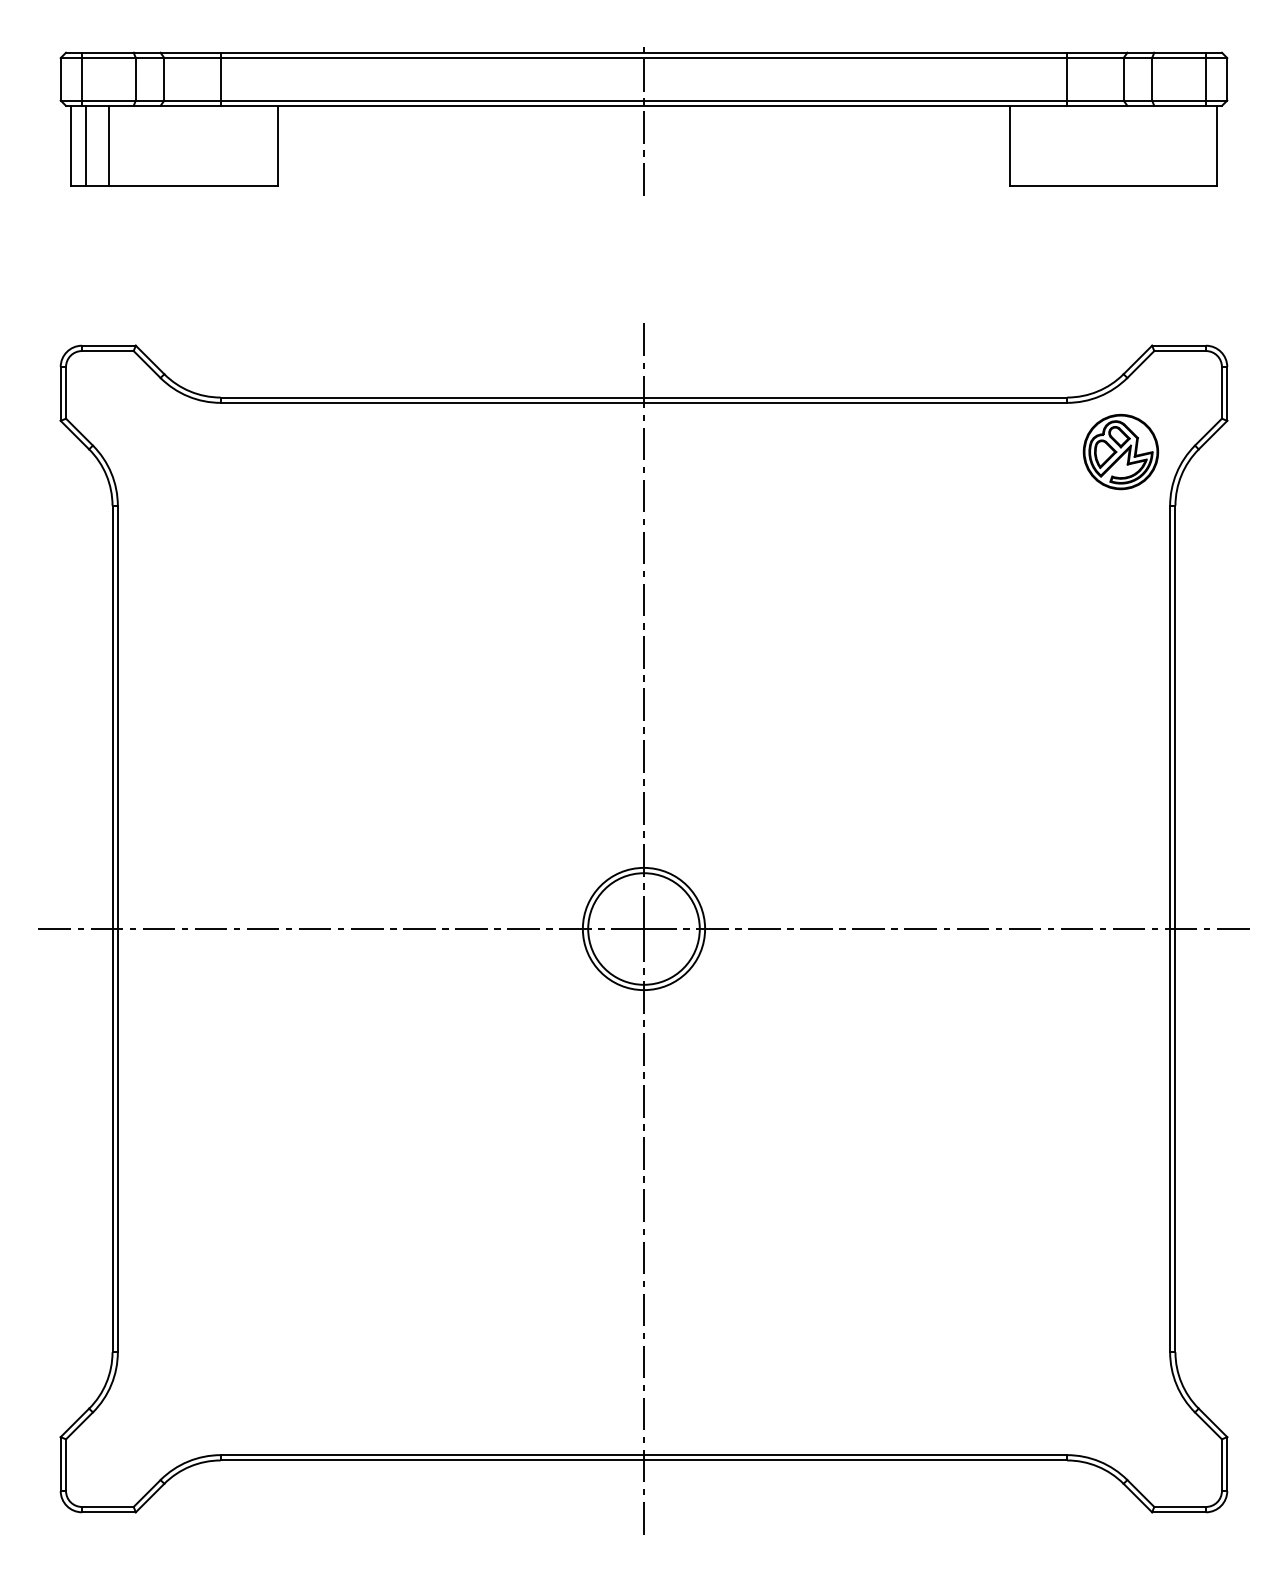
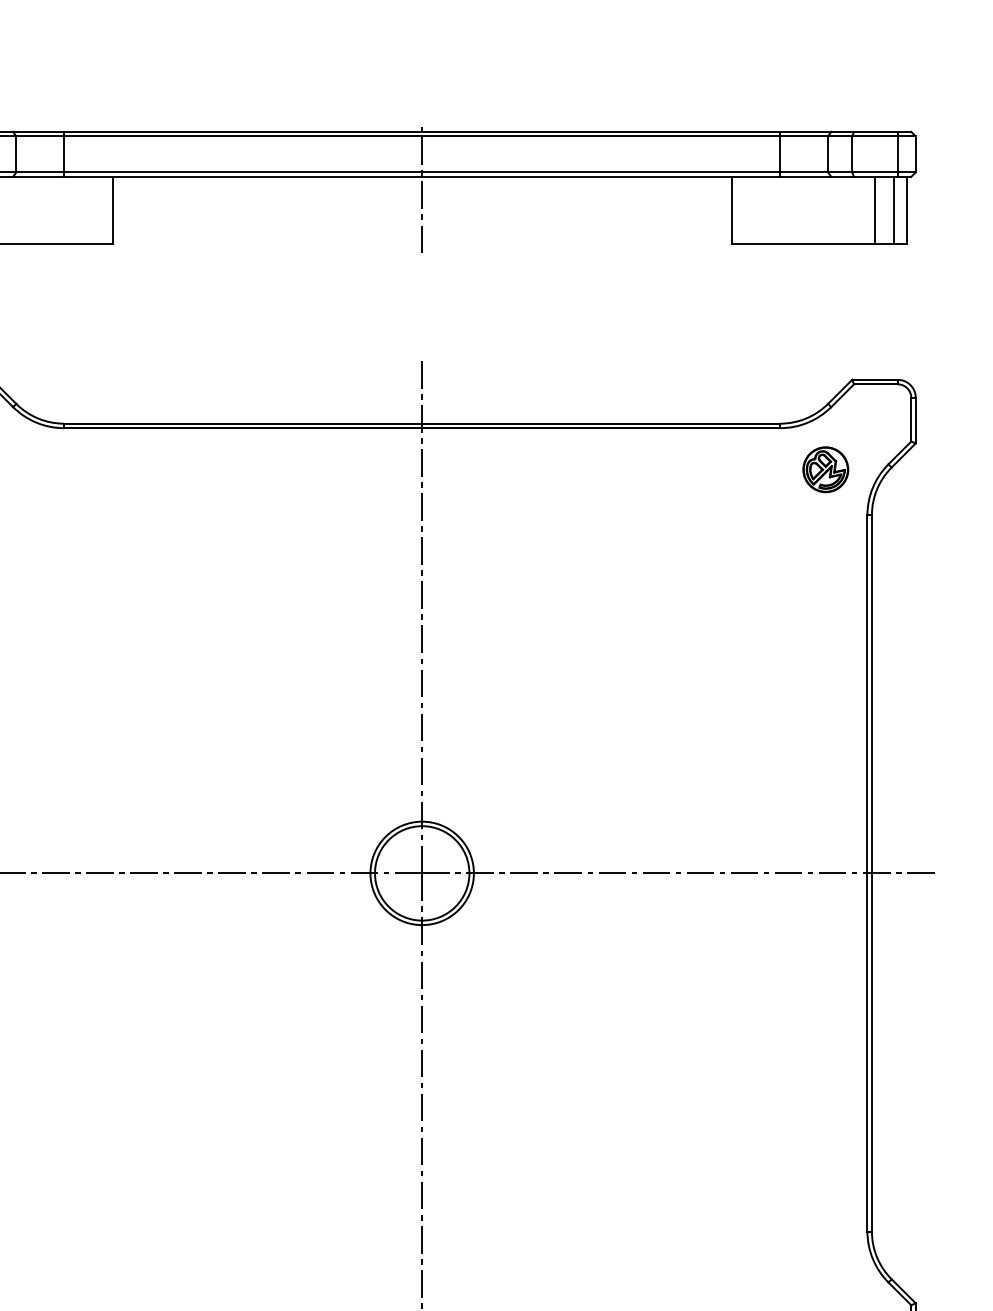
line: (1179, 145) -> (875, 210), added
line: (1201, 145) -> (893, 210), added
part: (1120, 451) -> (825, 469), size x0.71

